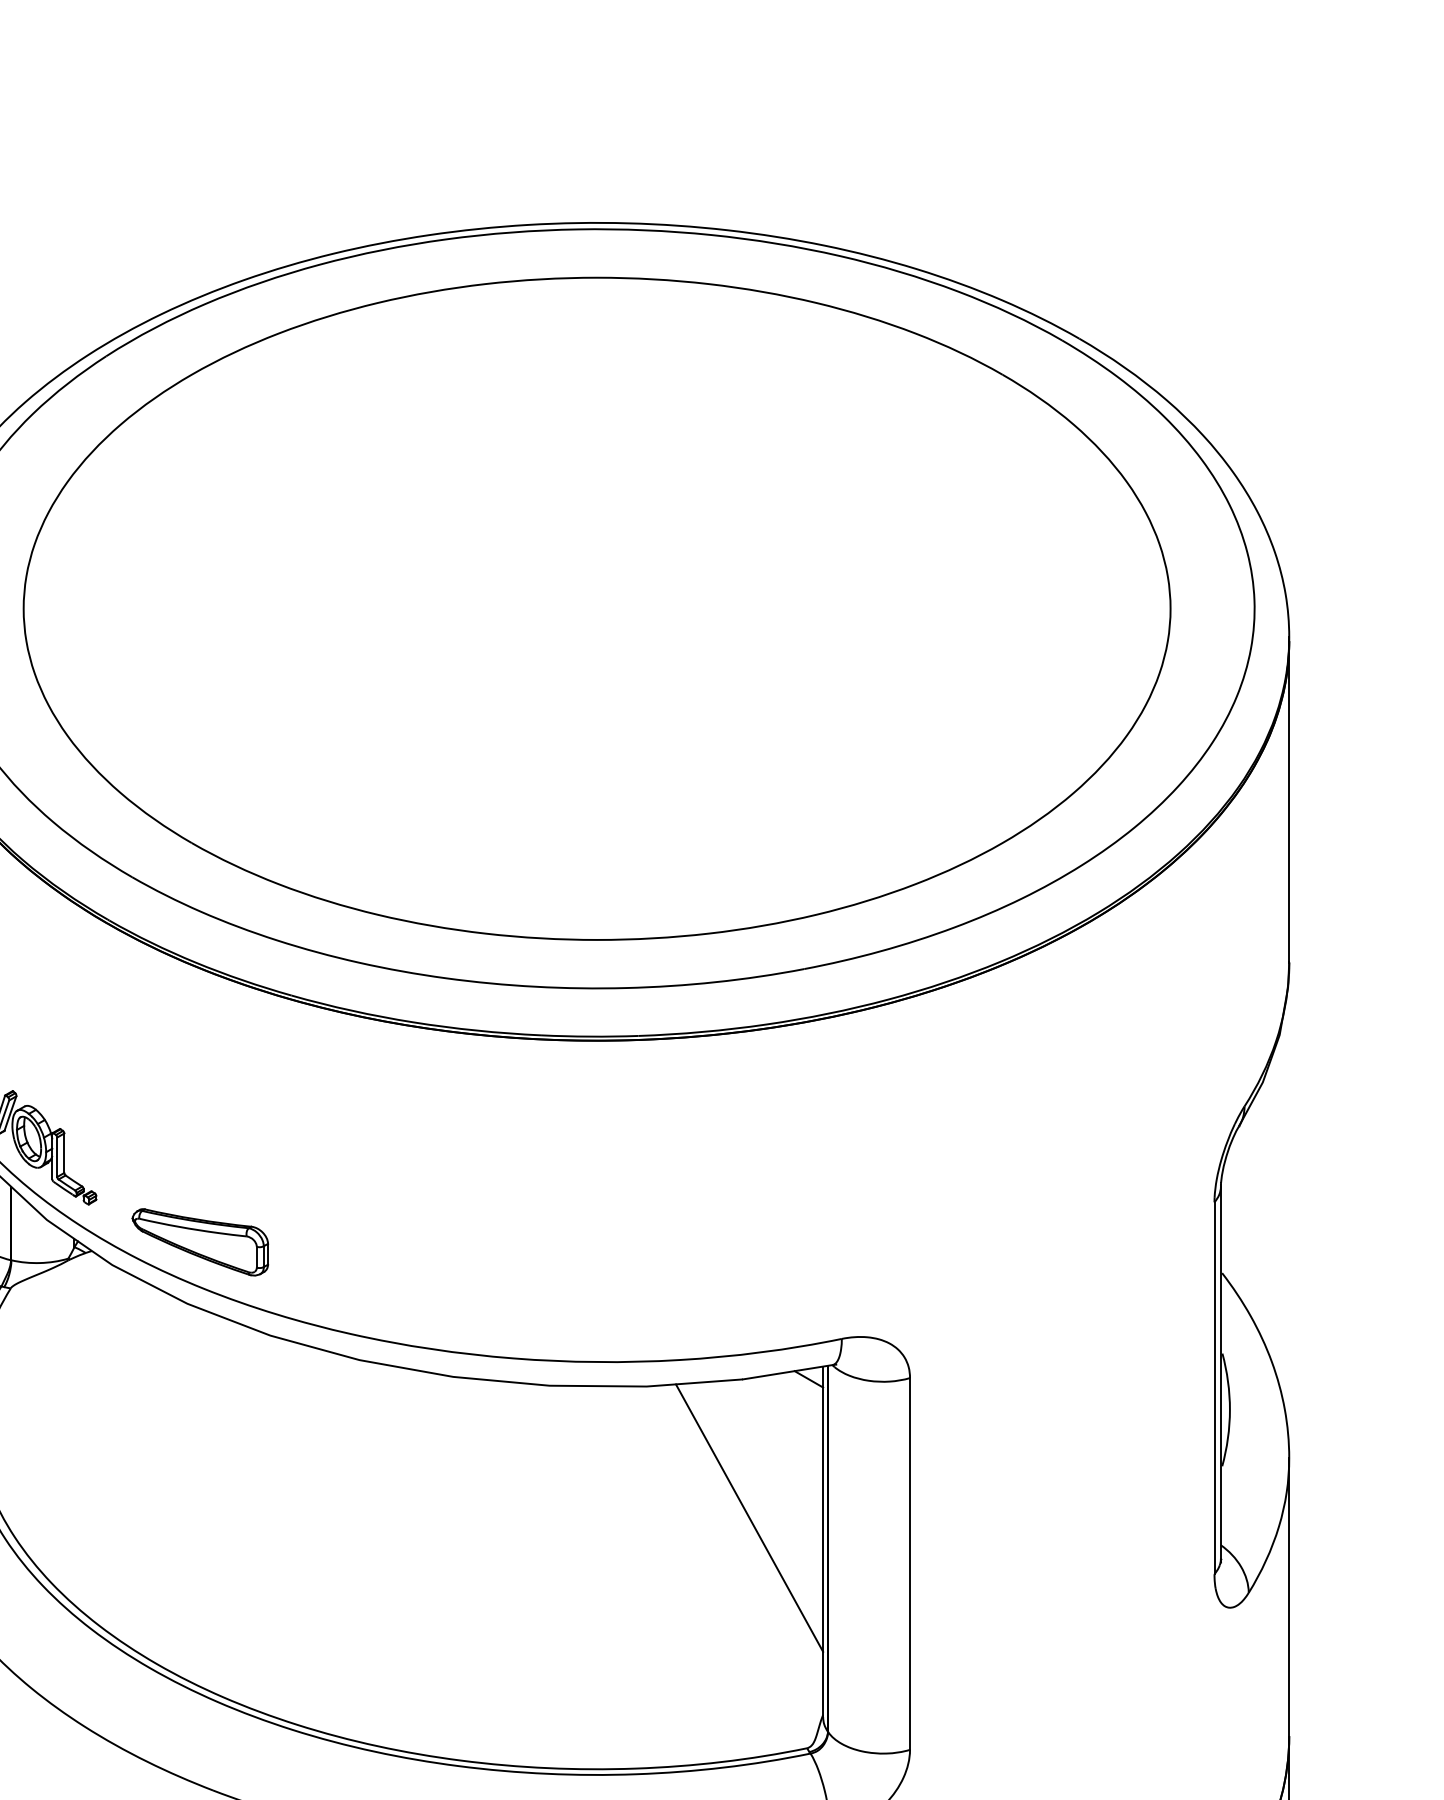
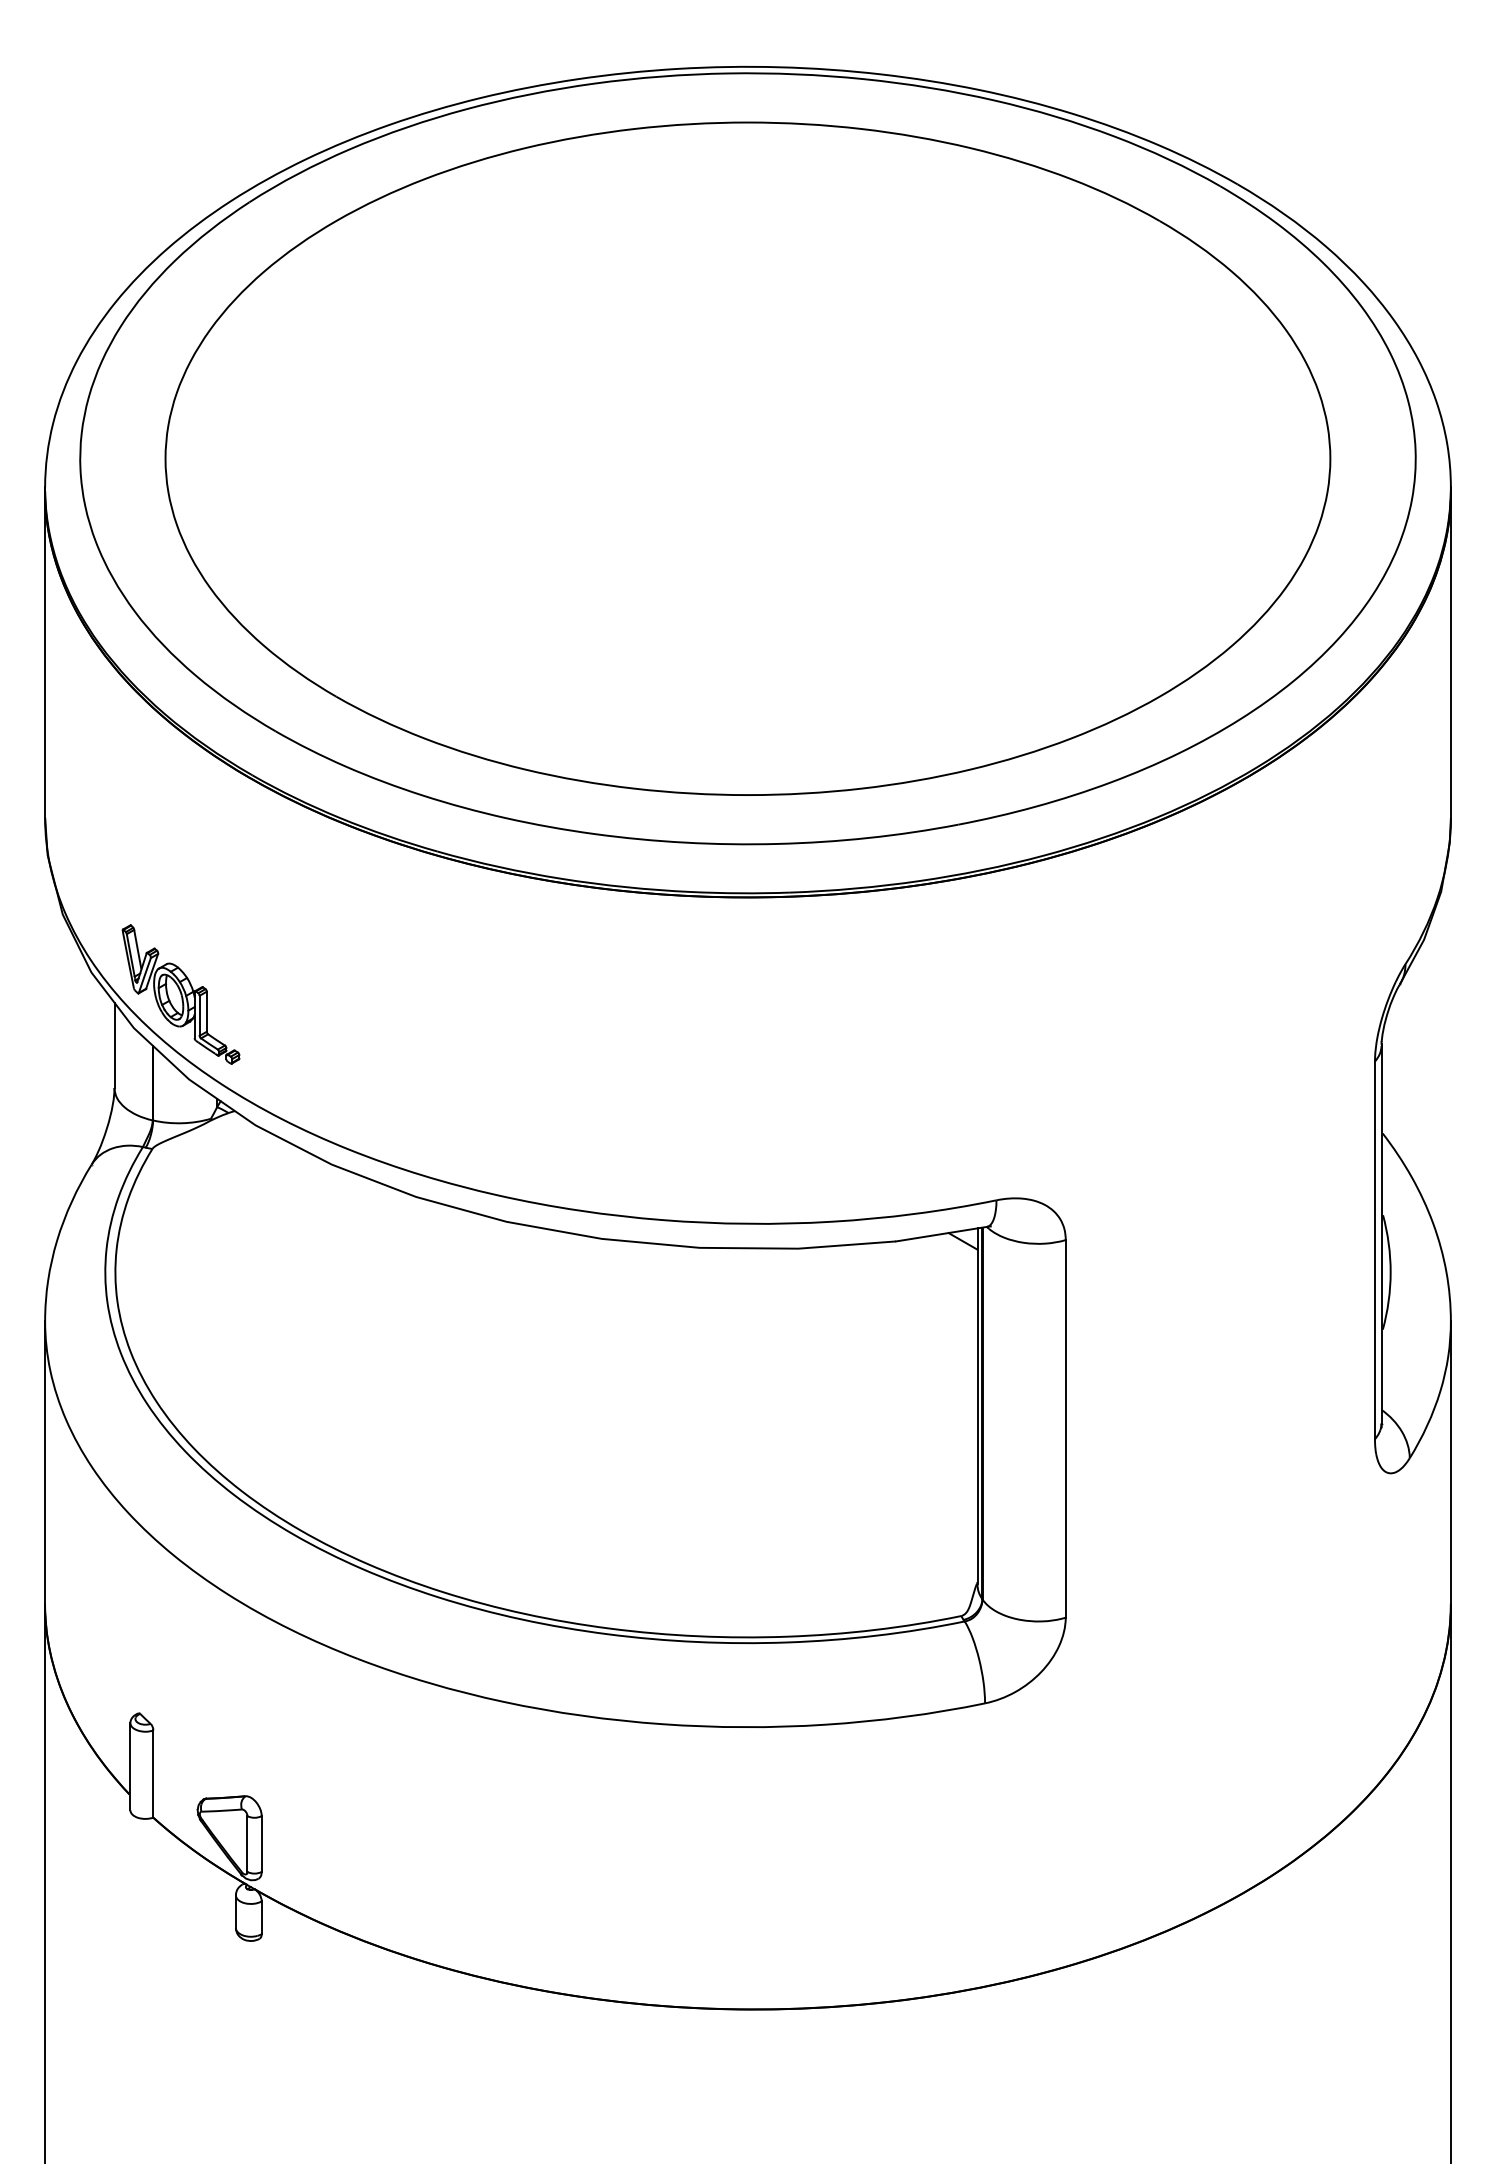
part: (199, 1241) -> (344, 1101), removed
line: (749, 1518) -> (902, 1382), removed

